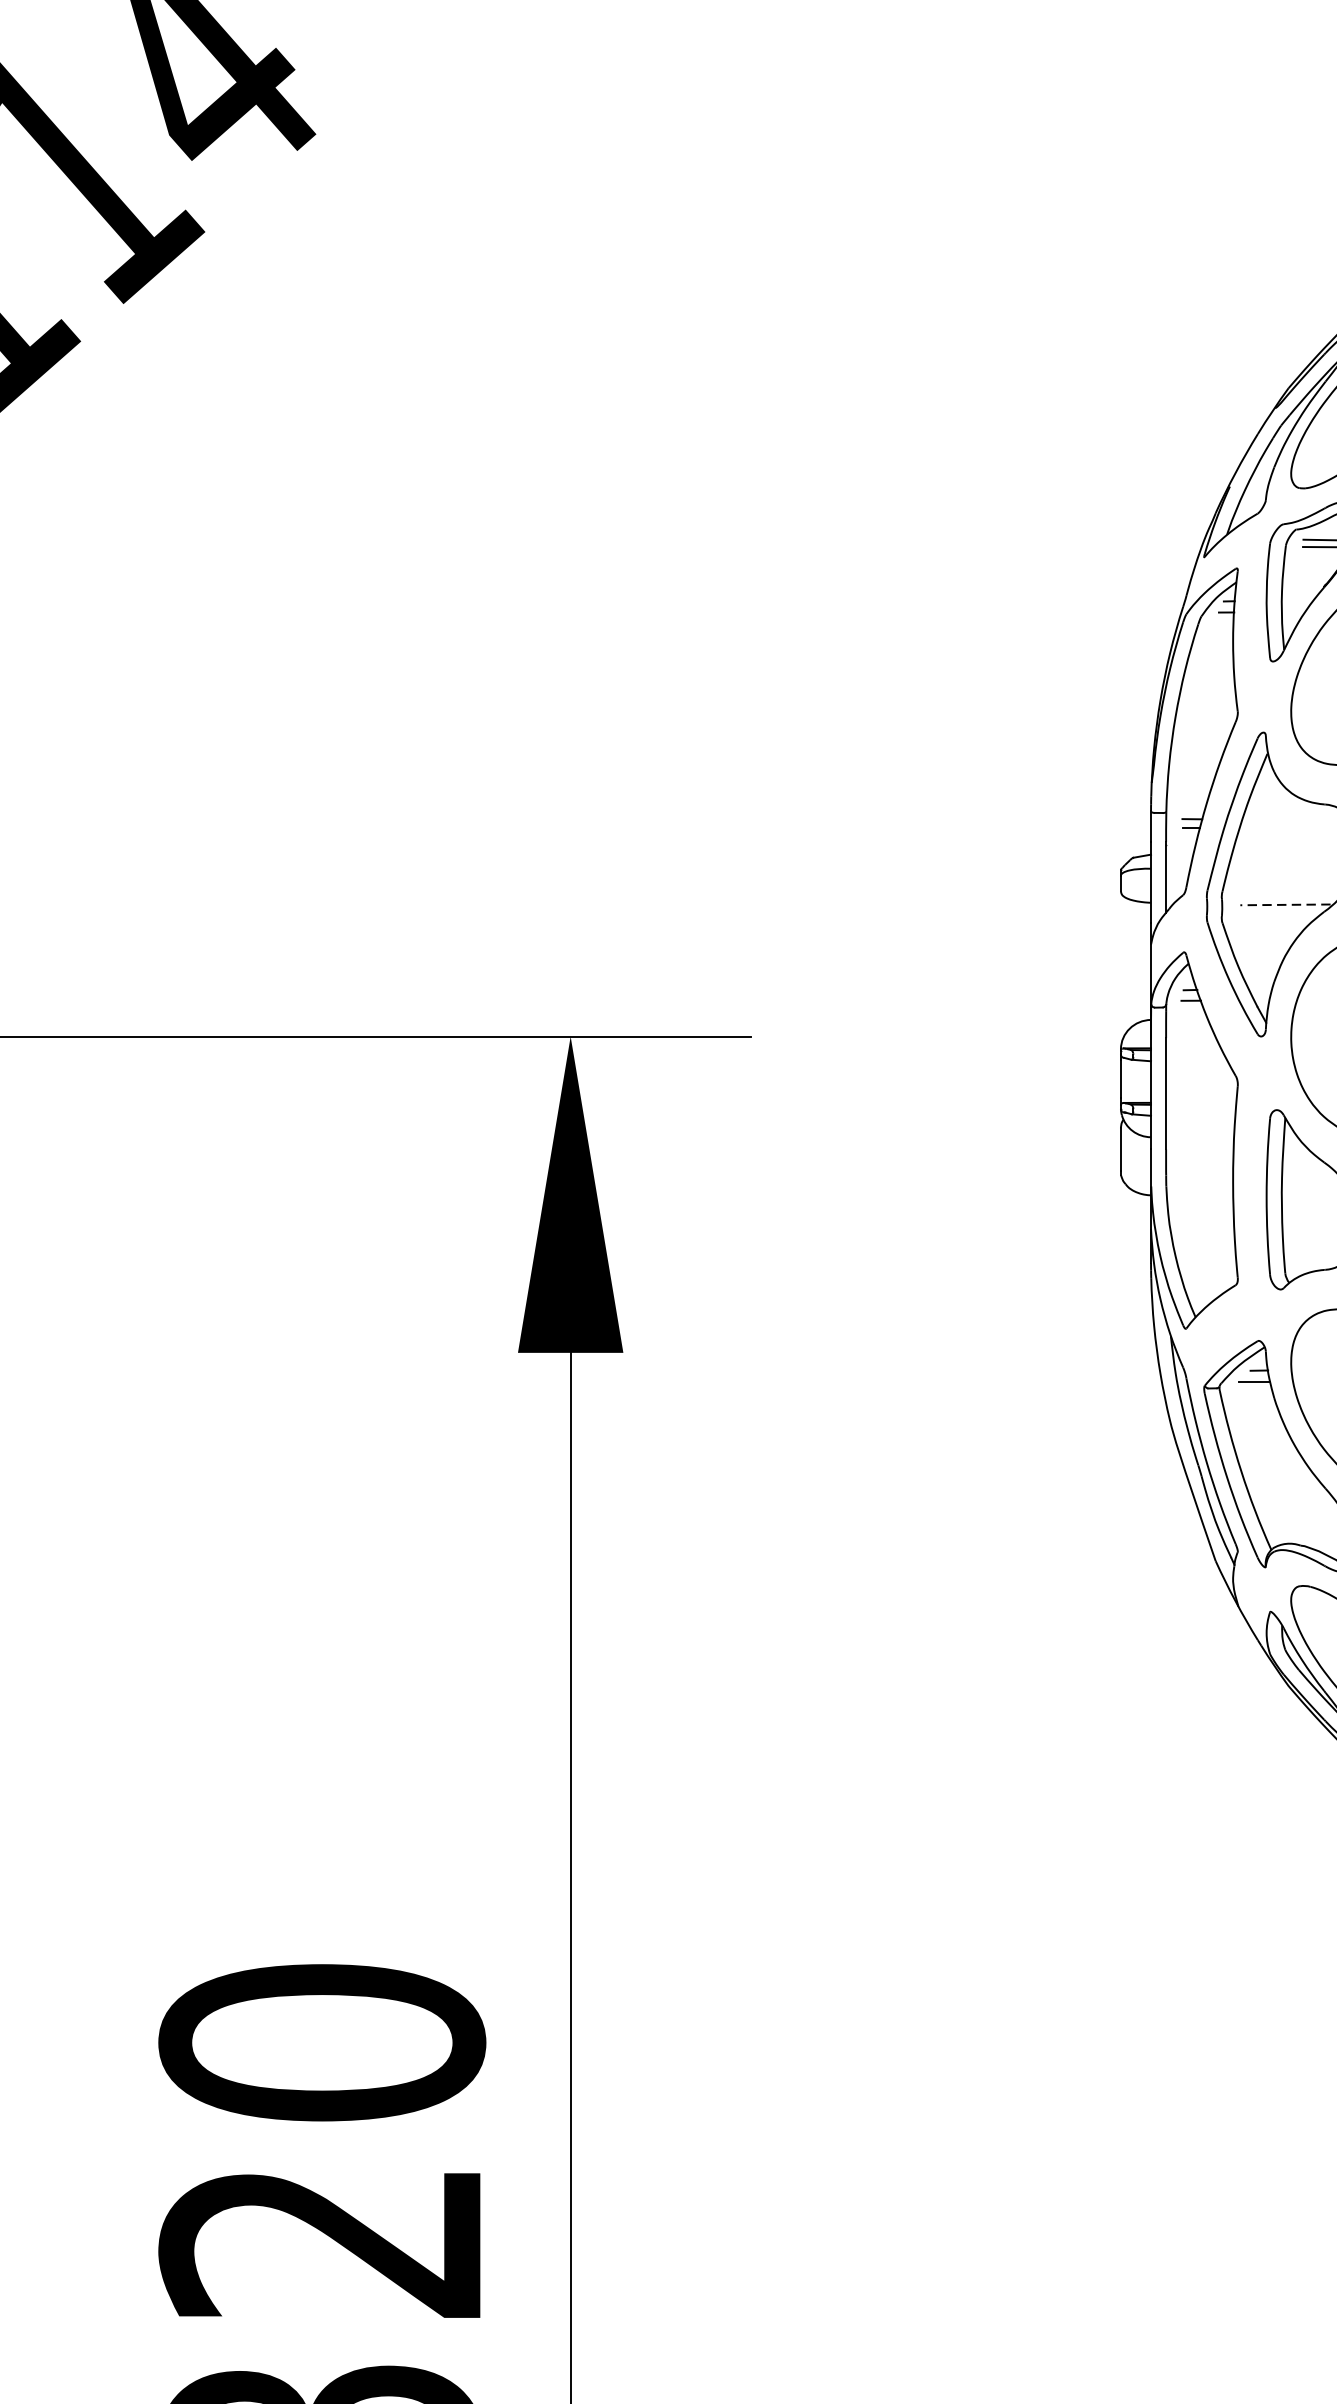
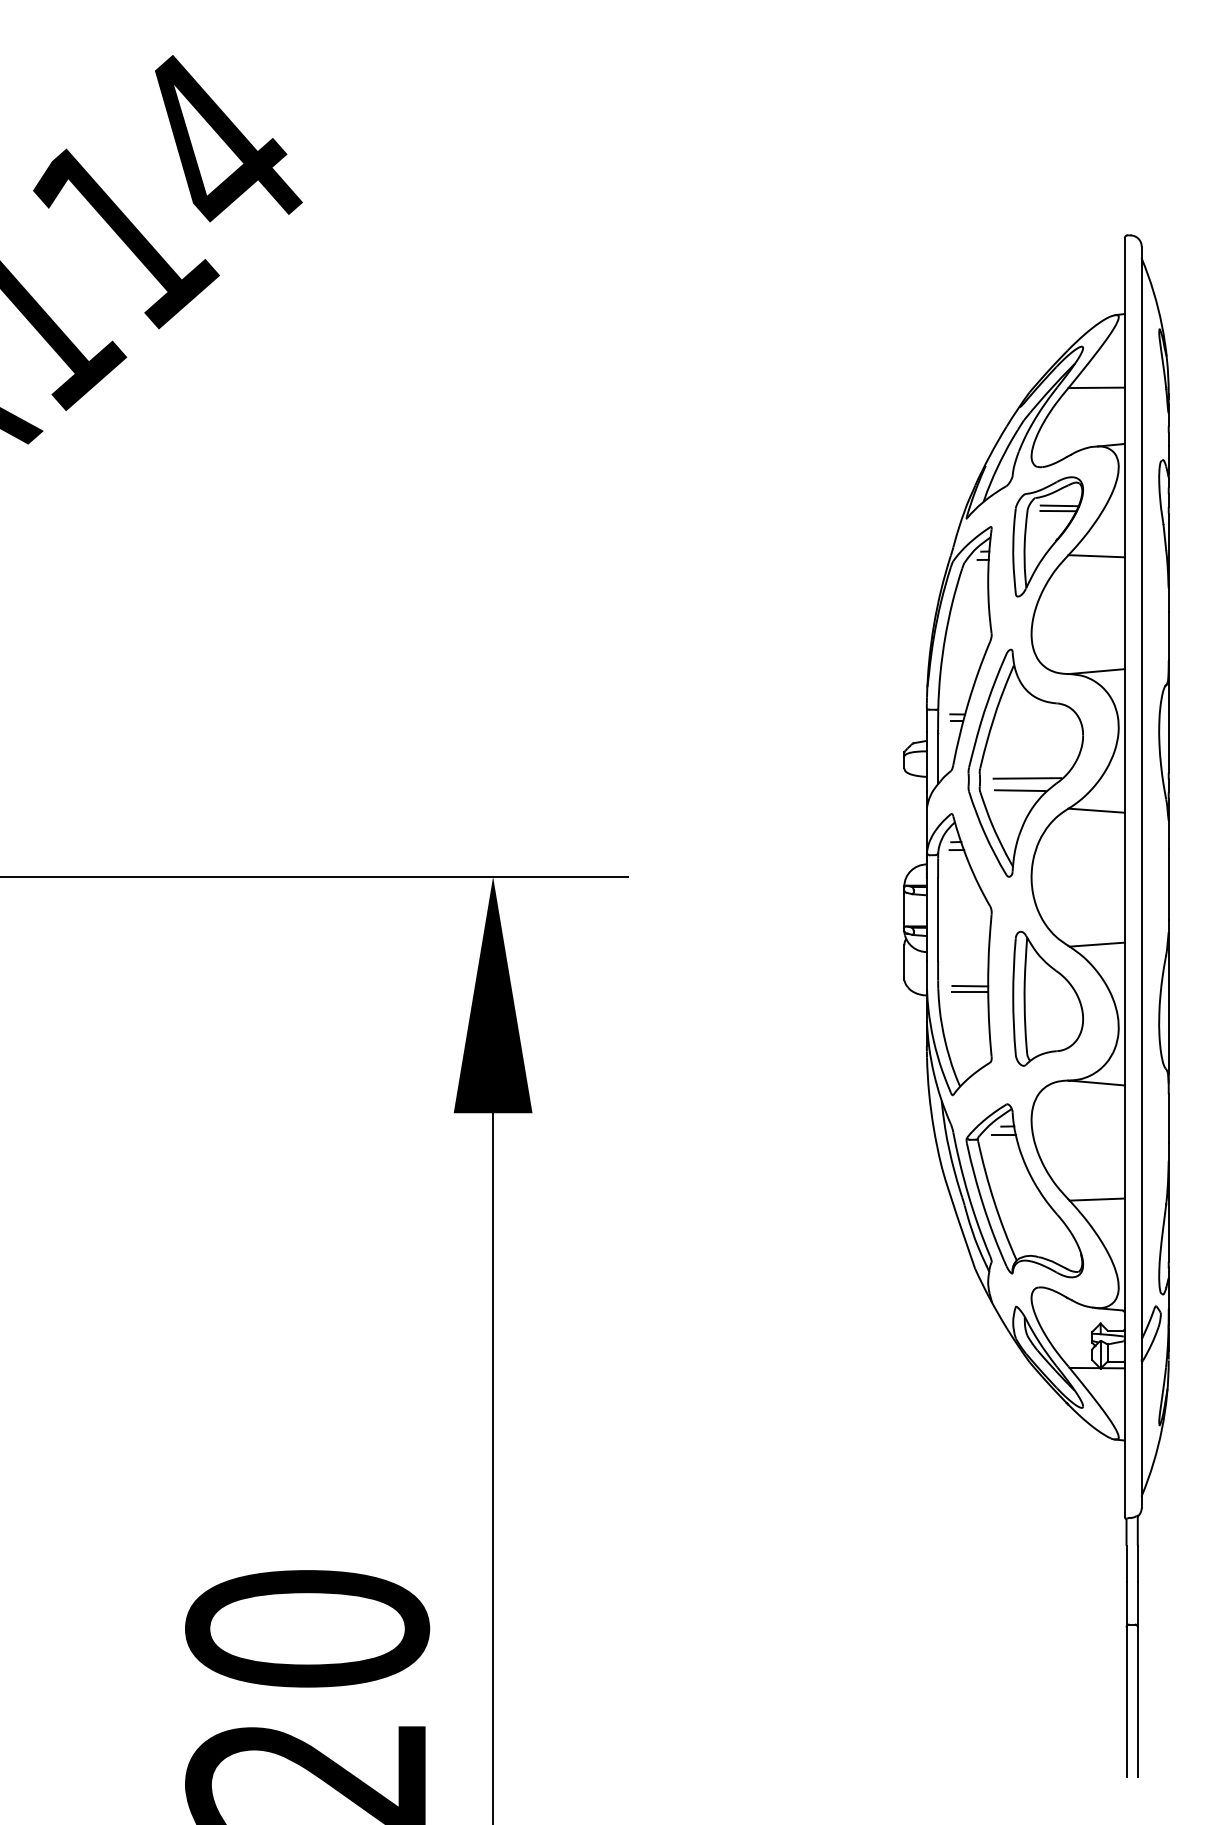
line: (1285, 904) -> (1027, 778), dashed -> solid
line: (1276, 921) -> (1020, 790), added
line: (1209, 1181) -> (970, 985), added
line: (1209, 1191) -> (970, 992), added

